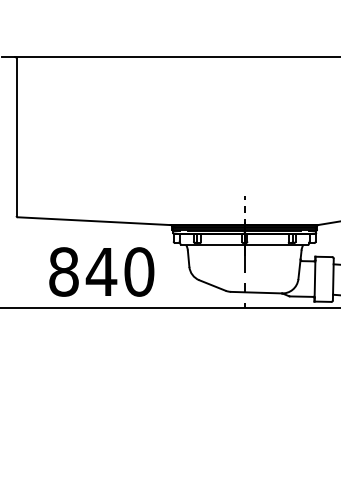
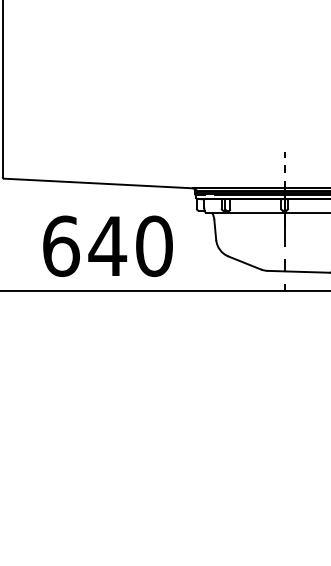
text: (64, 271) -> (61, 245), 840 -> 640

